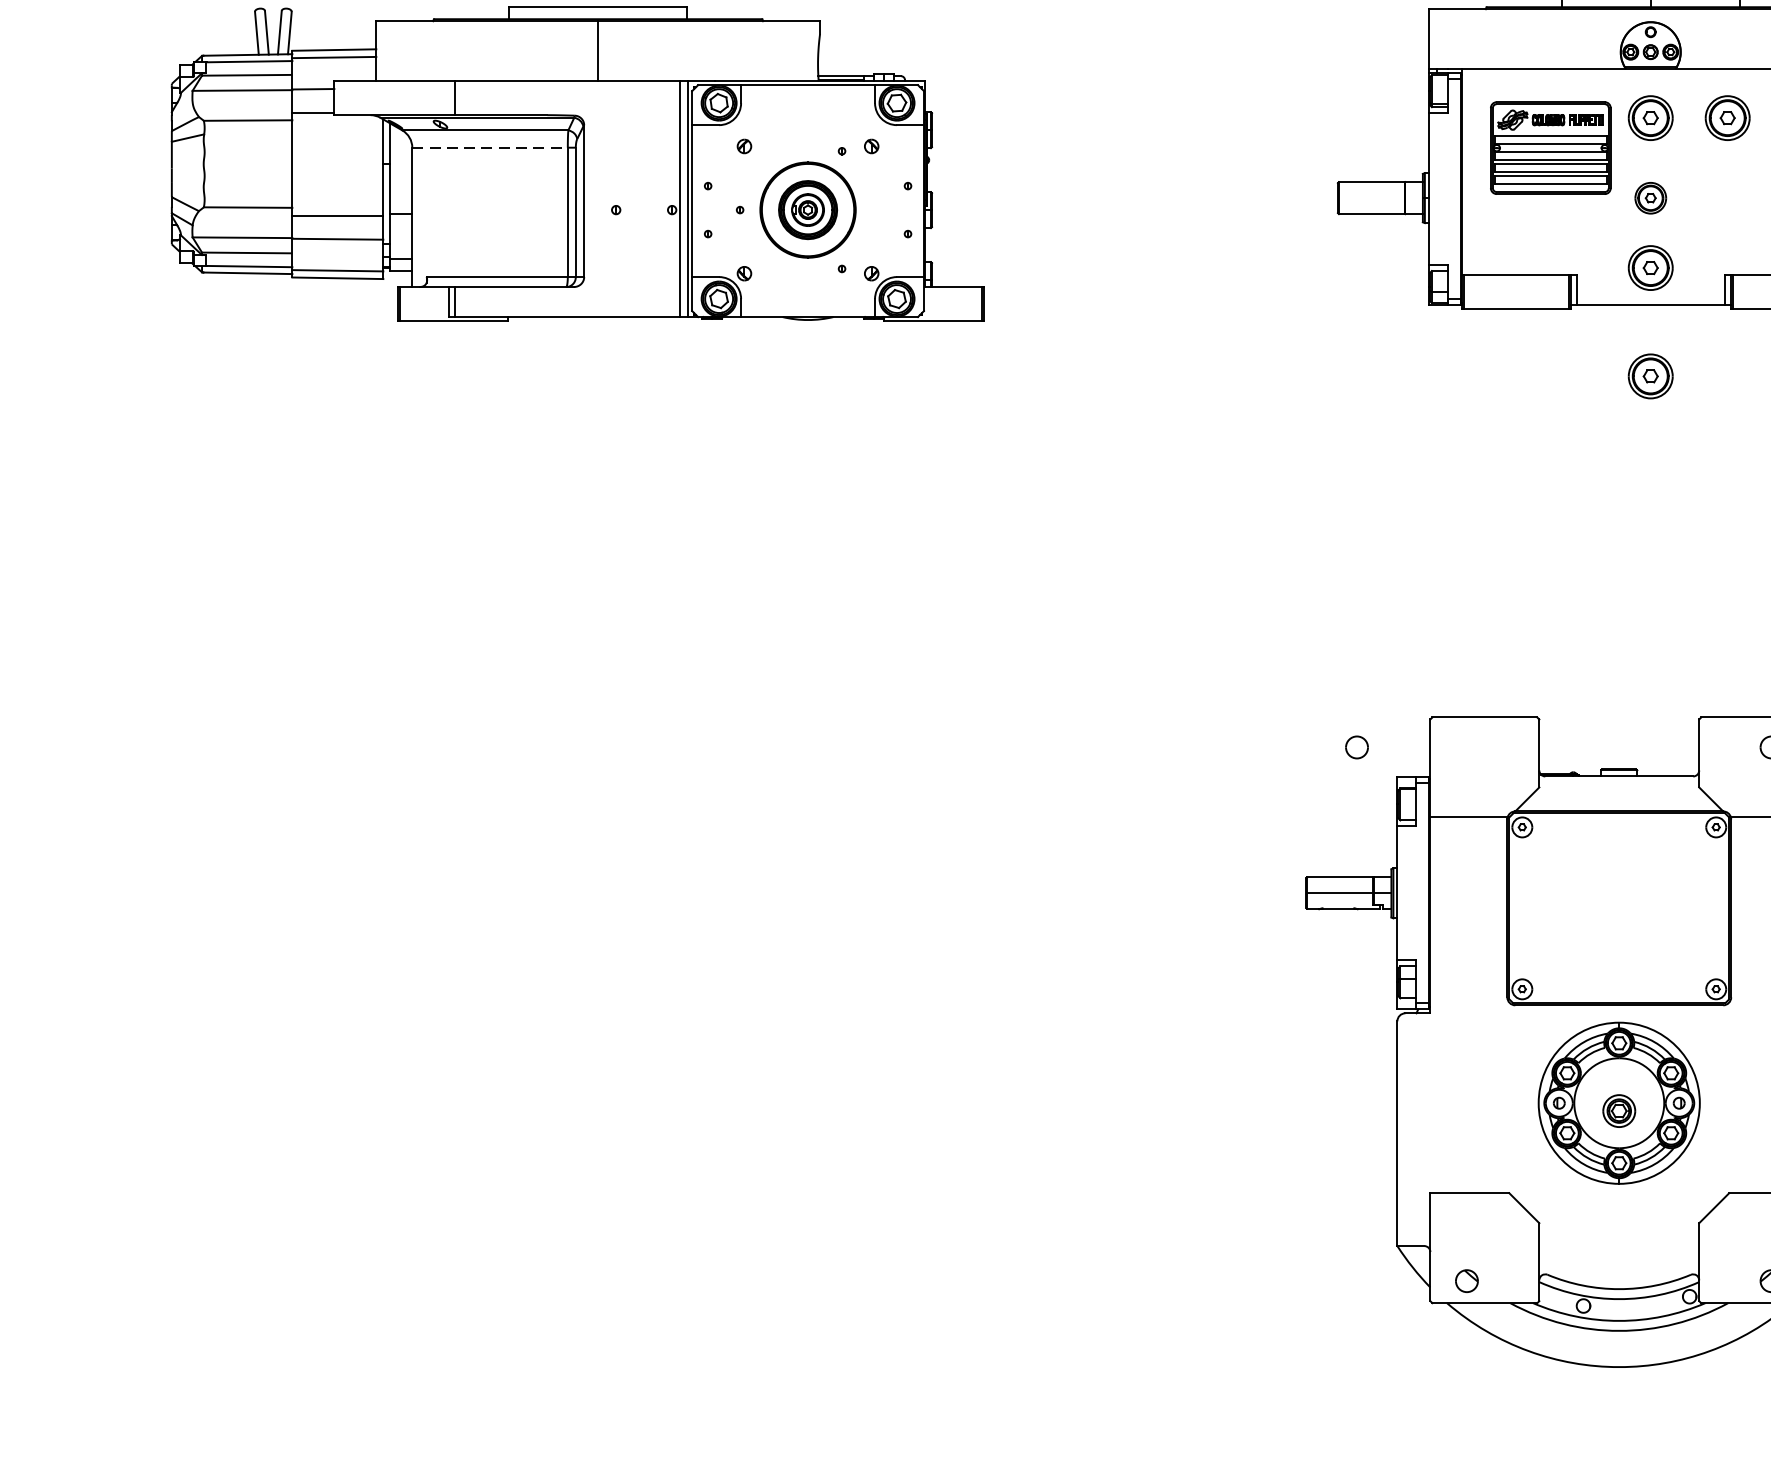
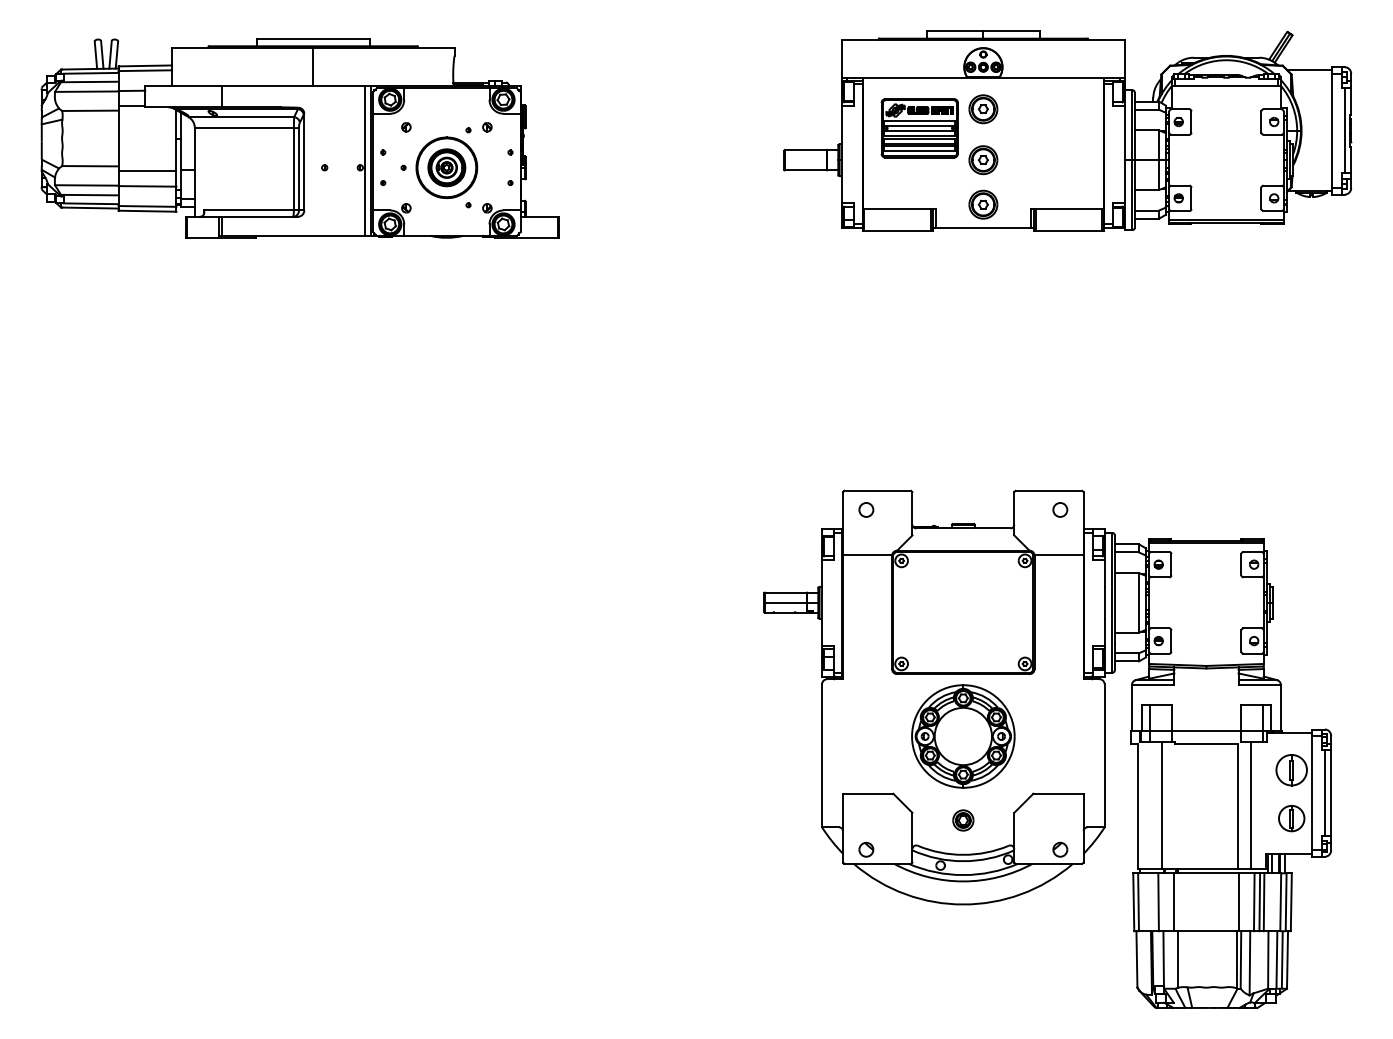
part: (1727, 118) -> (1032, 109), removed
line: (490, 148) -> (244, 128), dashed -> solid
part: (1650, 198) -> (983, 160), size x1.43
part: (1650, 376) -> (983, 273), removed
part: (1357, 746) -> (866, 509), moved
part: (1619, 1111) -> (963, 820), moved

